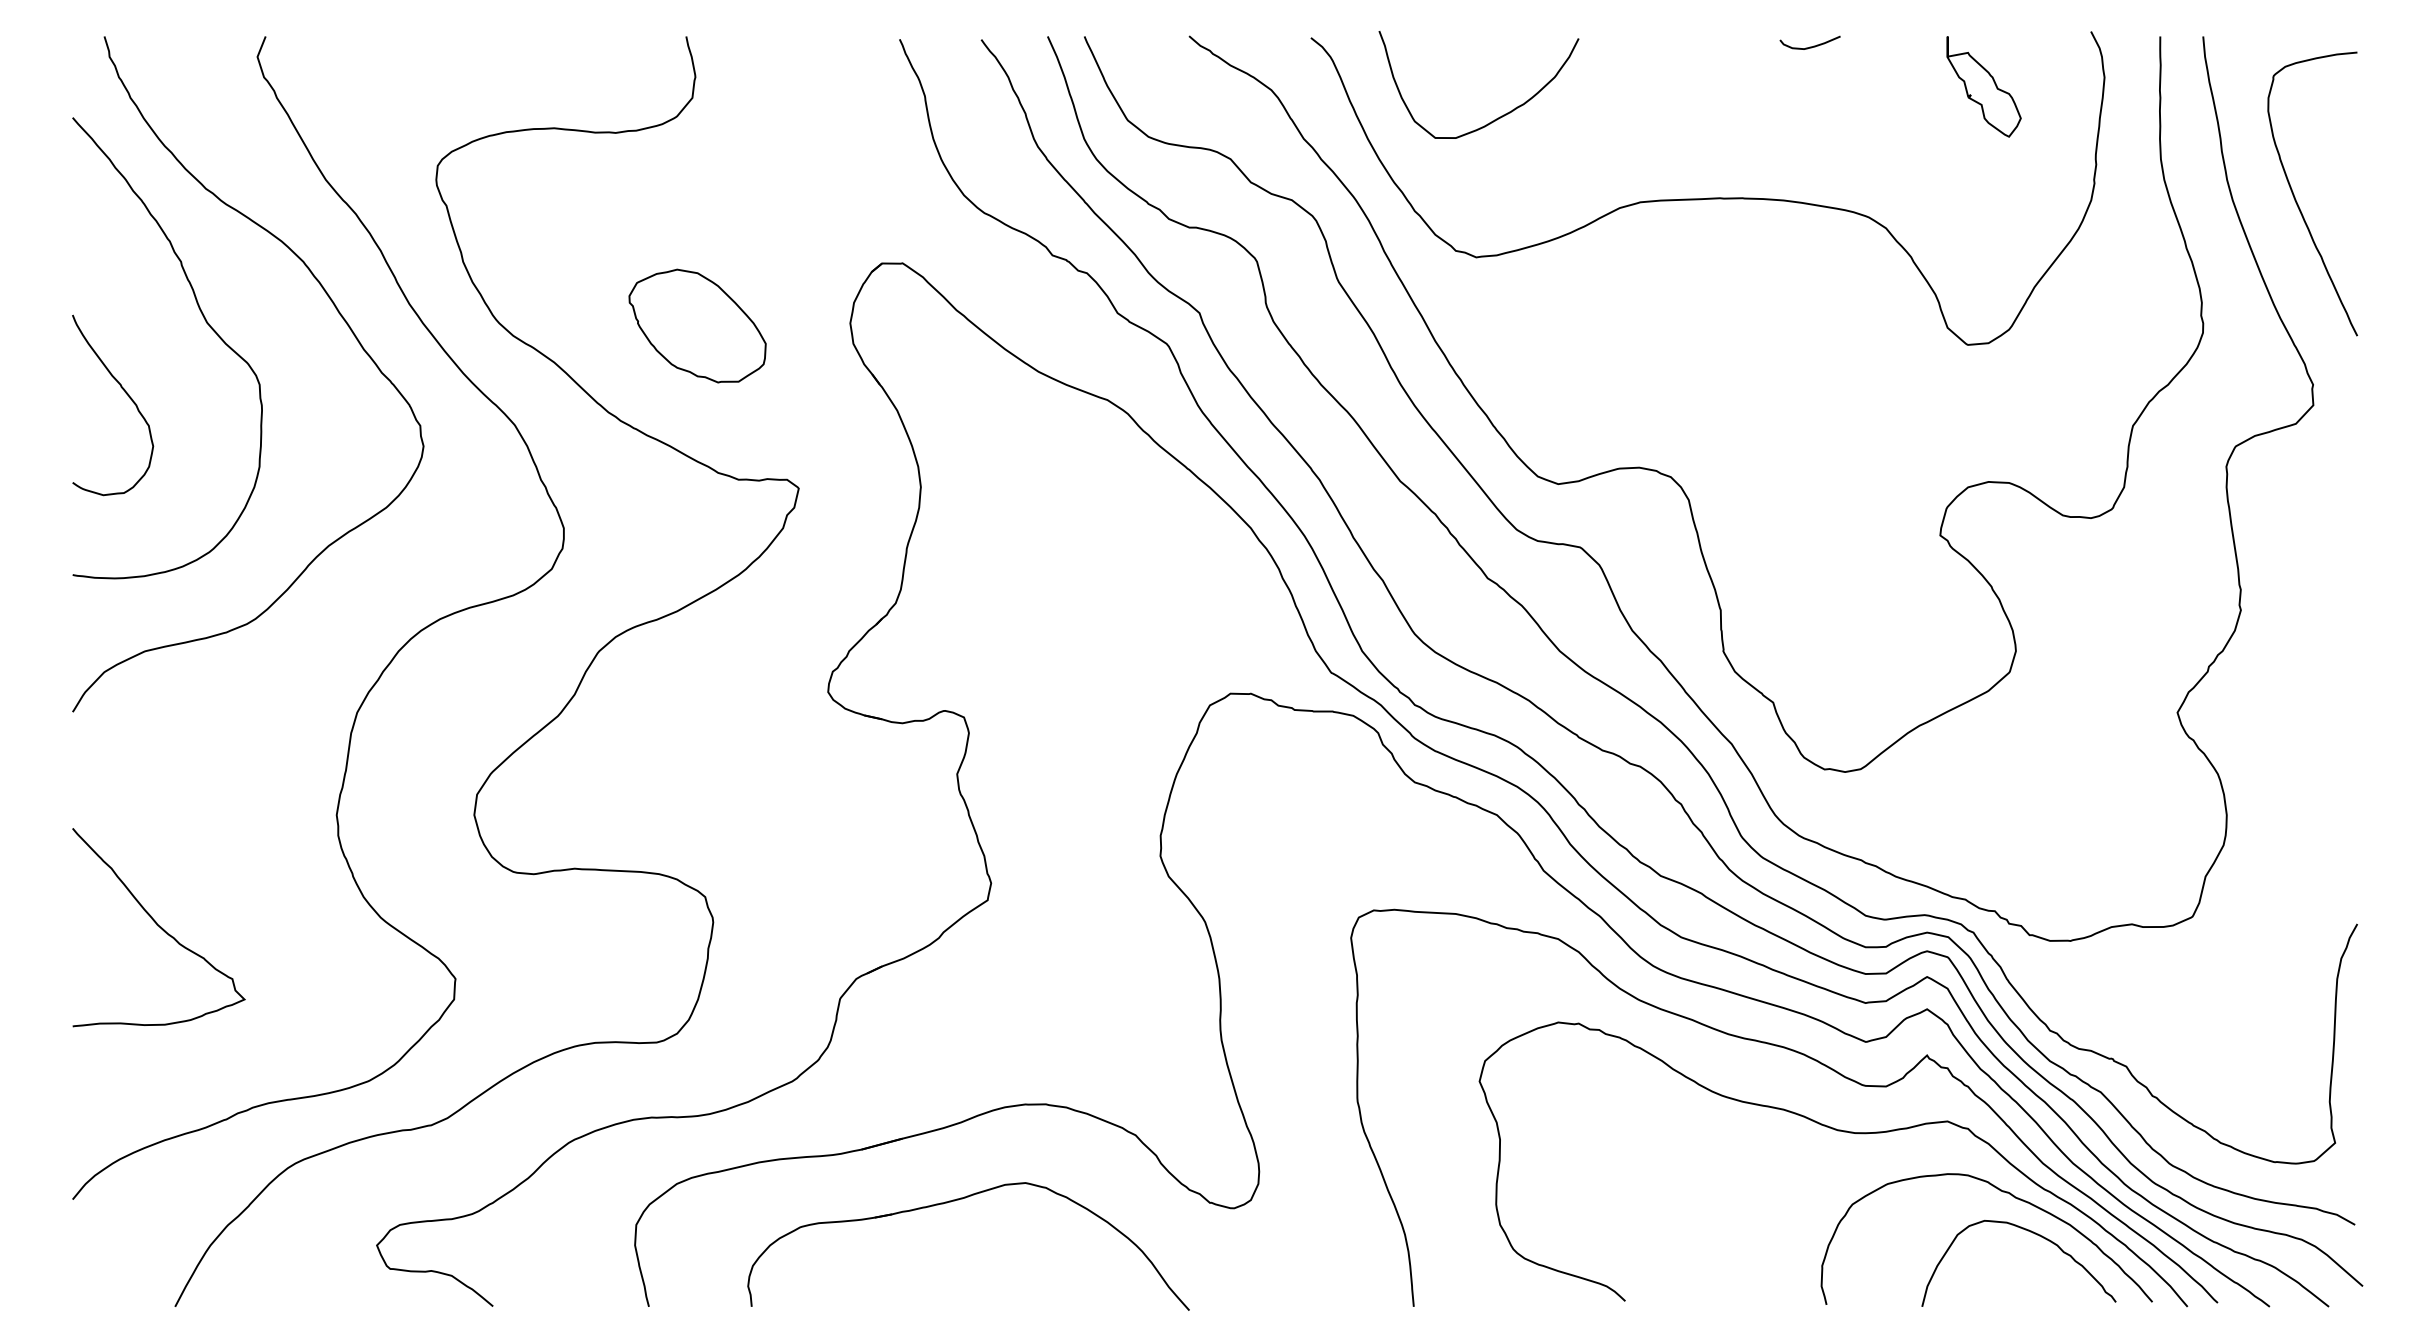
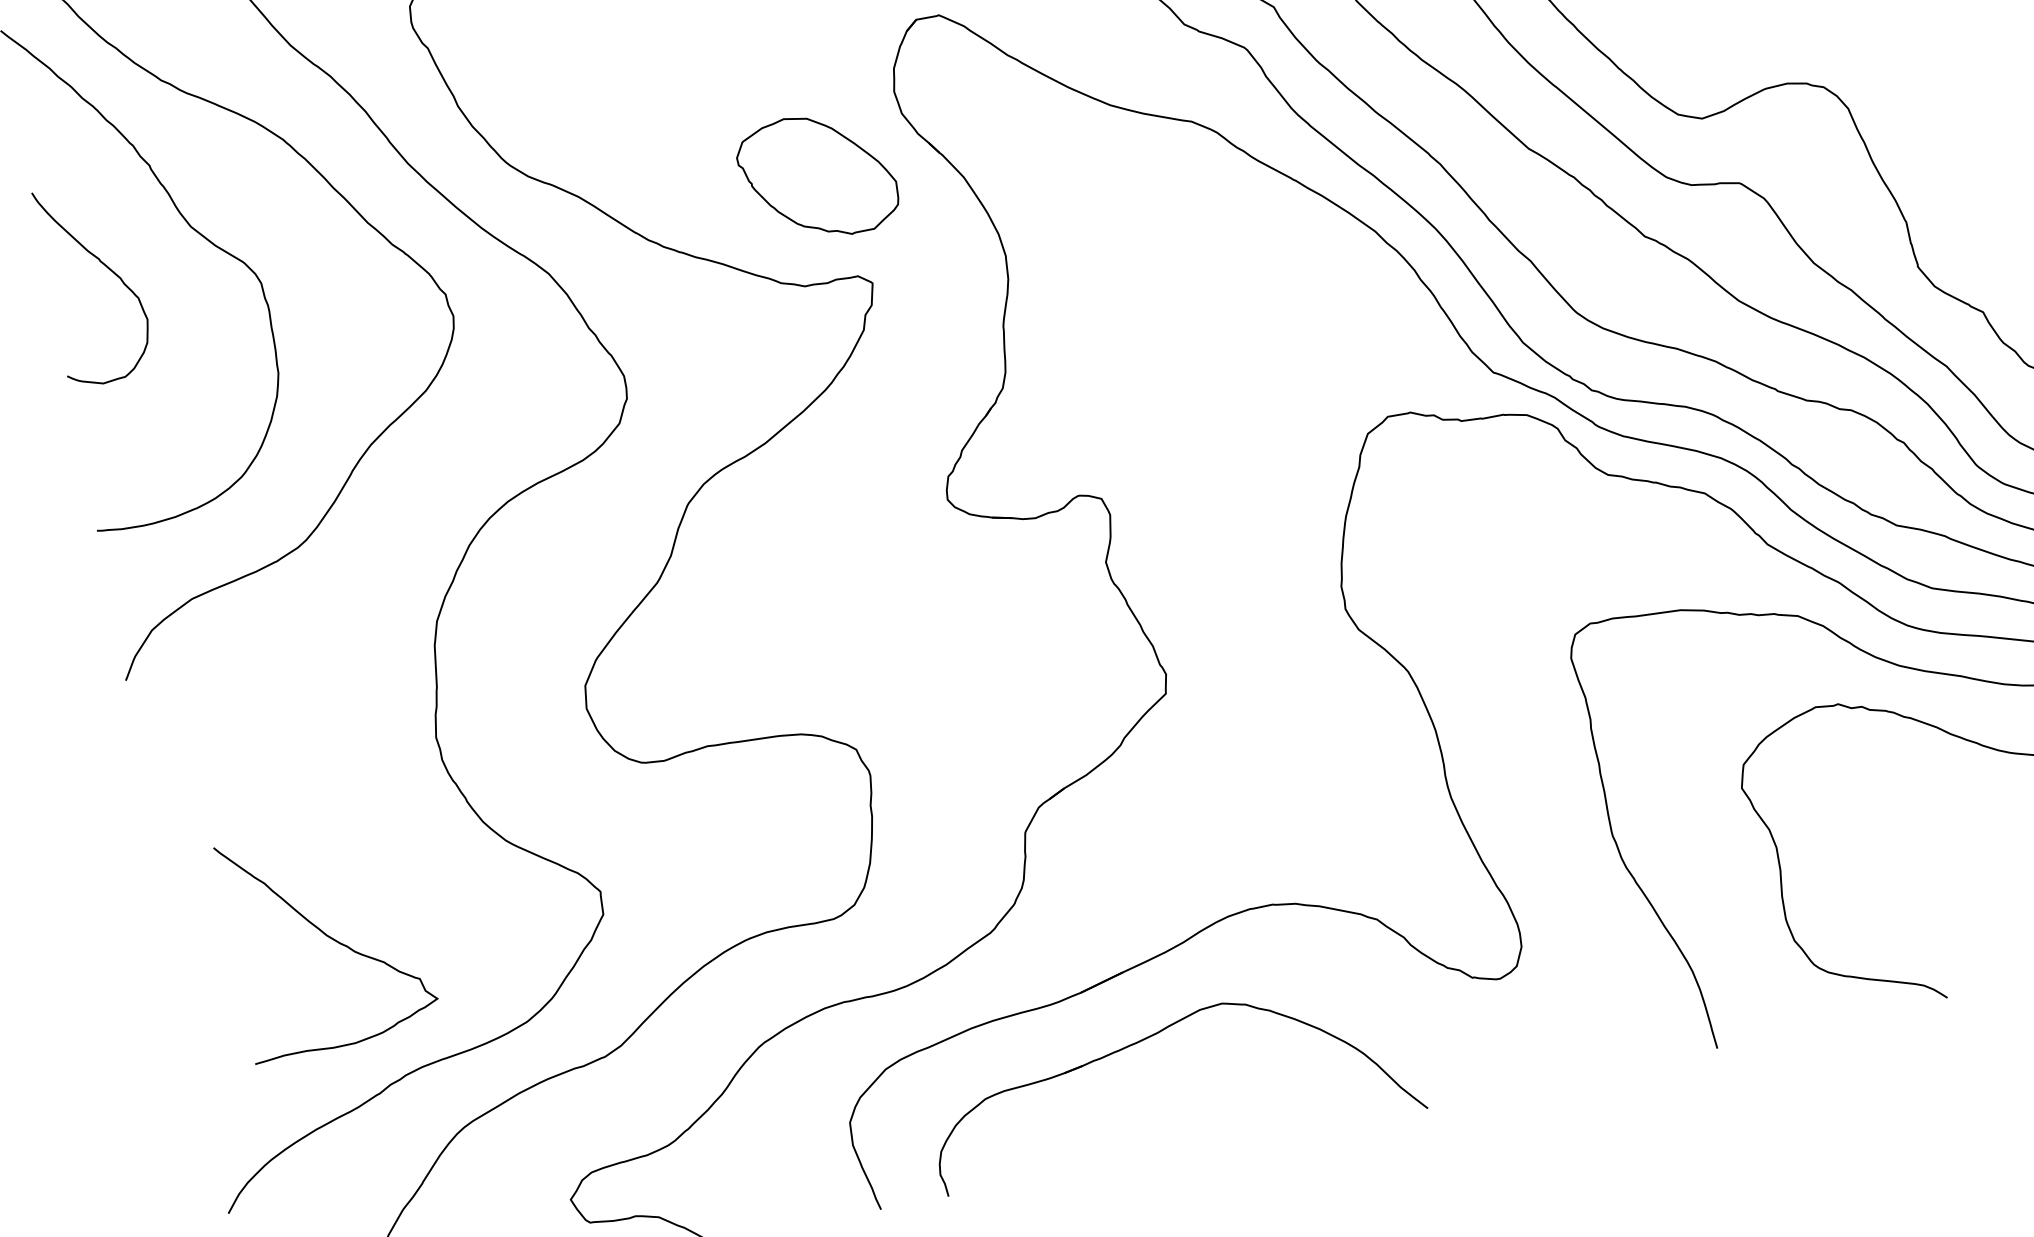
part: (697, 325) -> (817, 175), moved
curve: (125, 393) -> (106, 267), moved
curve: (158, 926) -> (327, 937), moved
part: (958, 1200) -> (1152, 1036), moved

